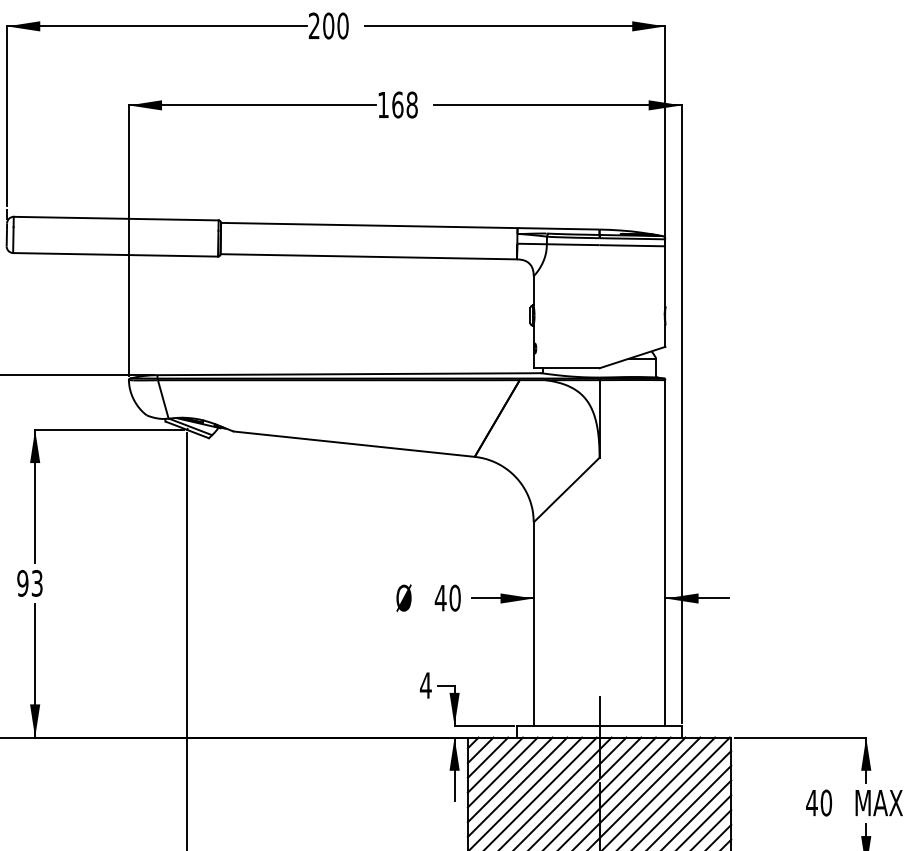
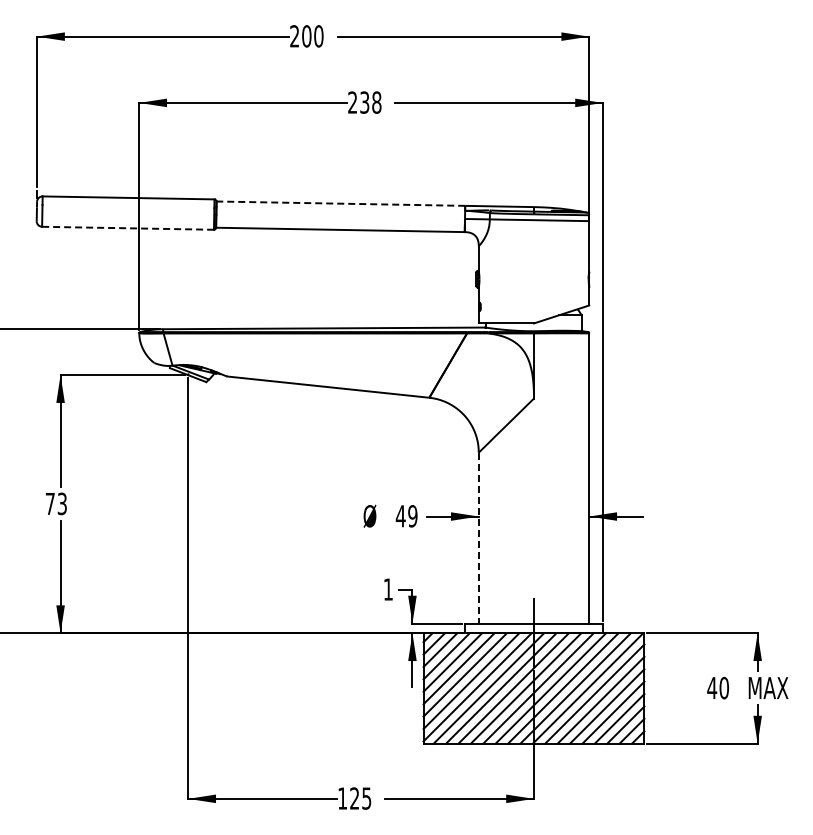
text: (390, 104) -> (358, 102), 168 -> 238
line: (368, 225) -> (340, 203), solid -> dashed
line: (116, 255) -> (128, 228), solid -> dashed
text: (21, 582) -> (49, 503), 93 -> 73
text: (454, 598) -> (412, 516), 40 -> 49
line: (533, 624) -> (478, 538), solid -> dashed
text: (426, 685) -> (388, 589), 4 -> 1

